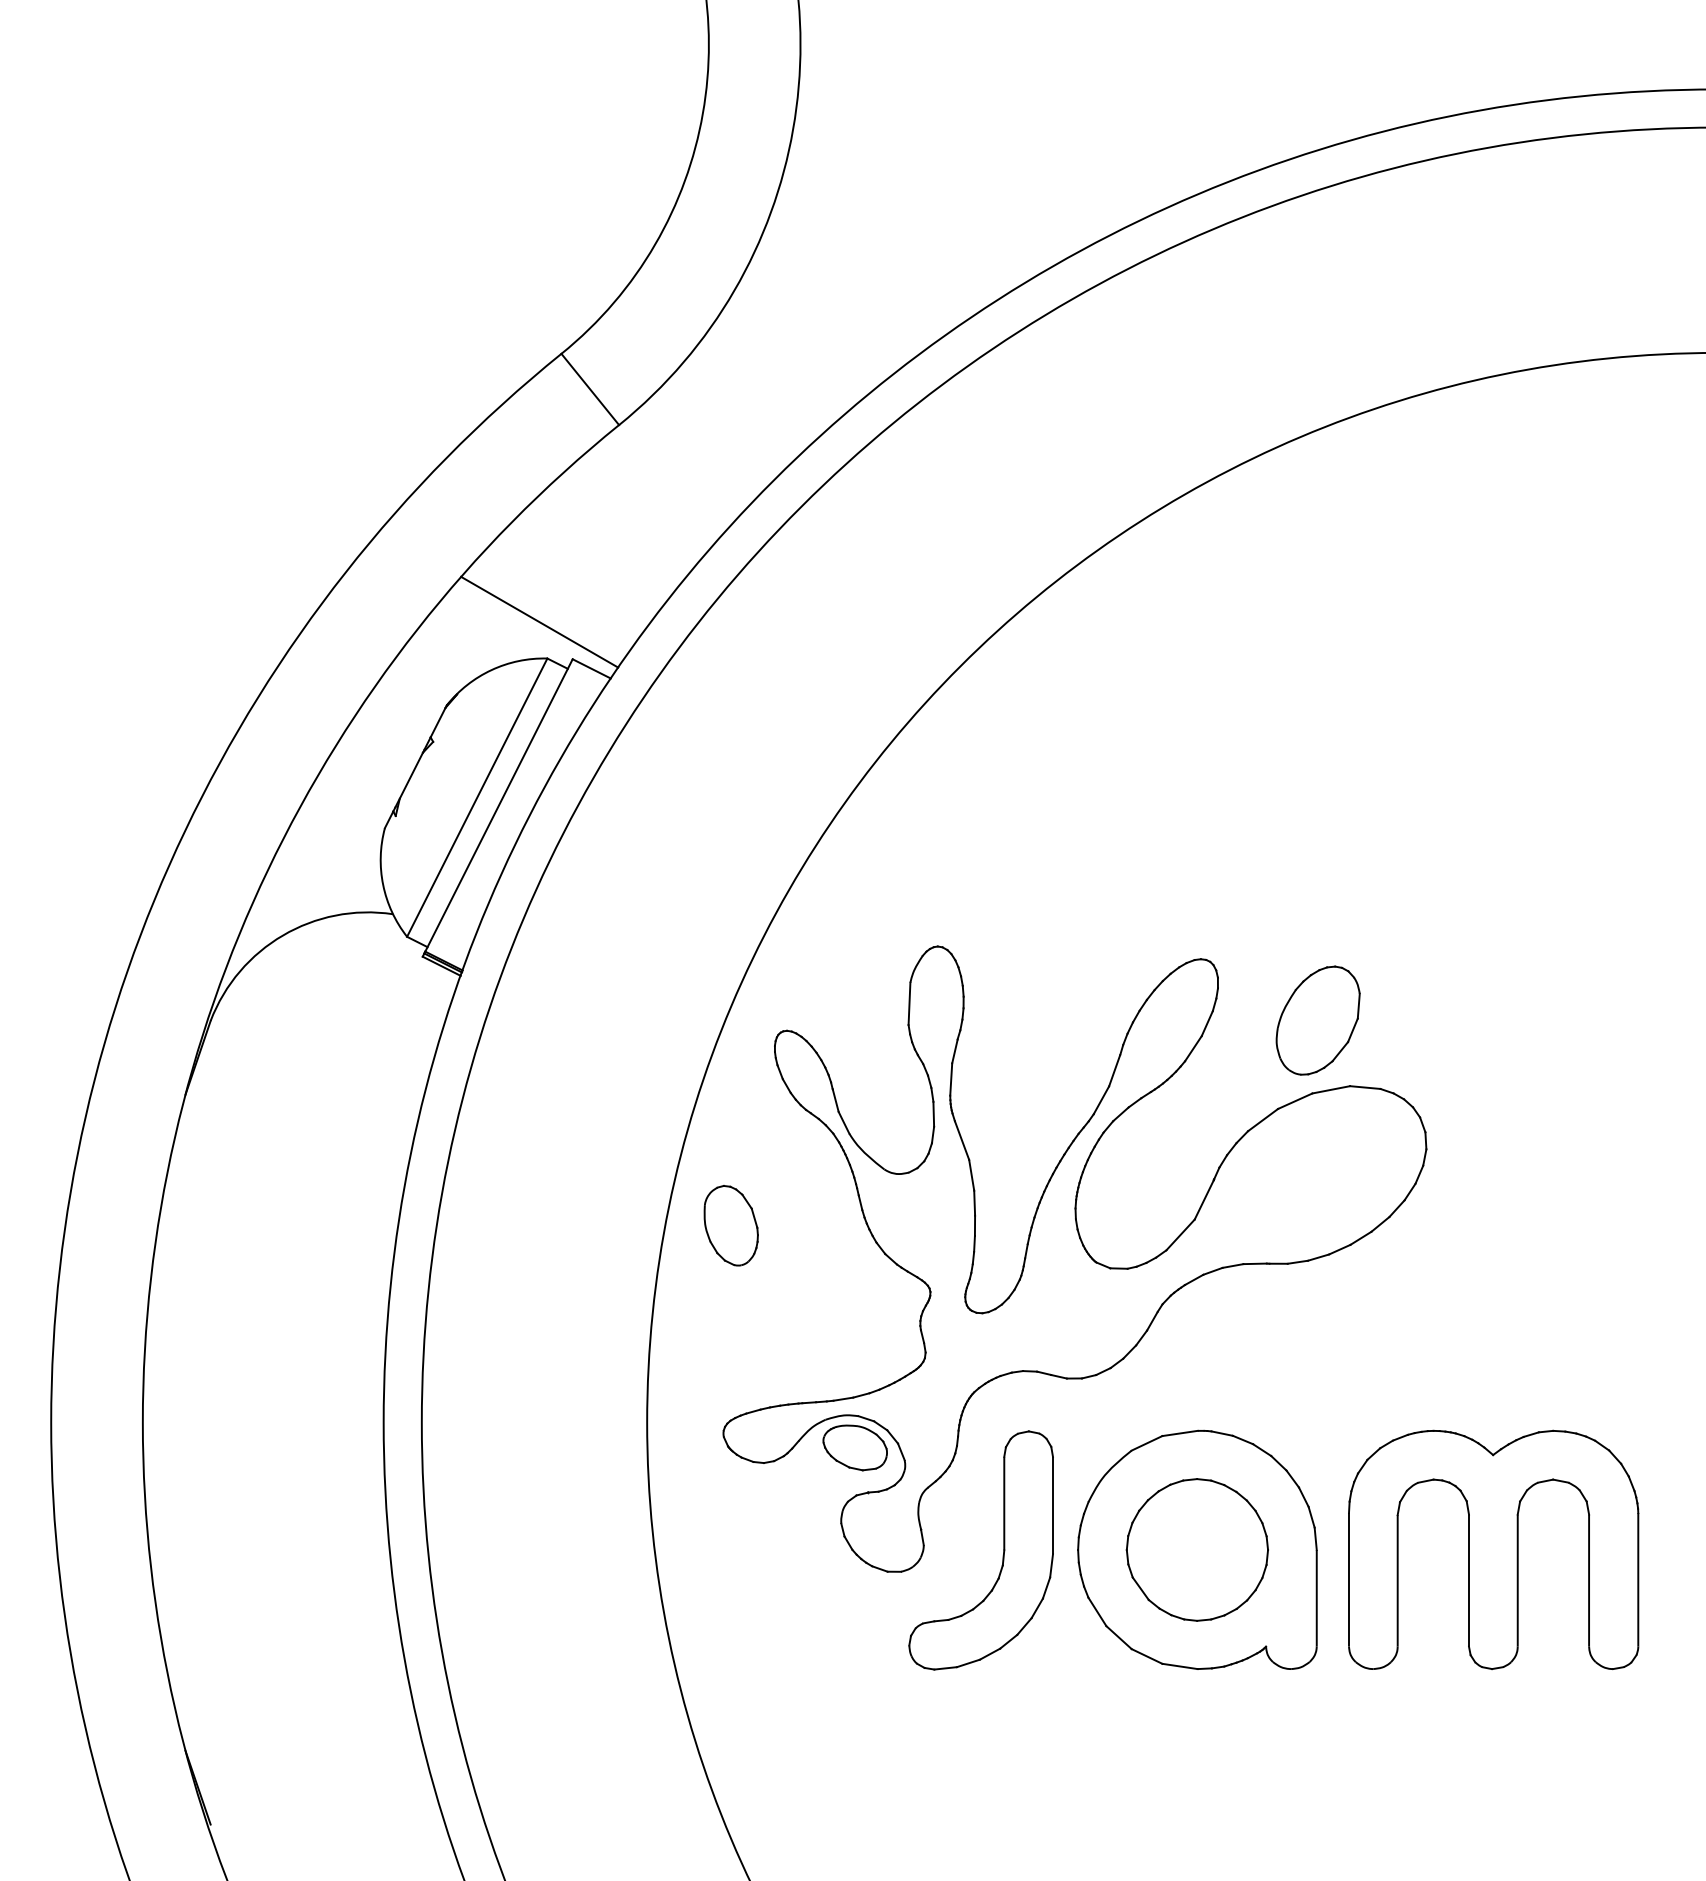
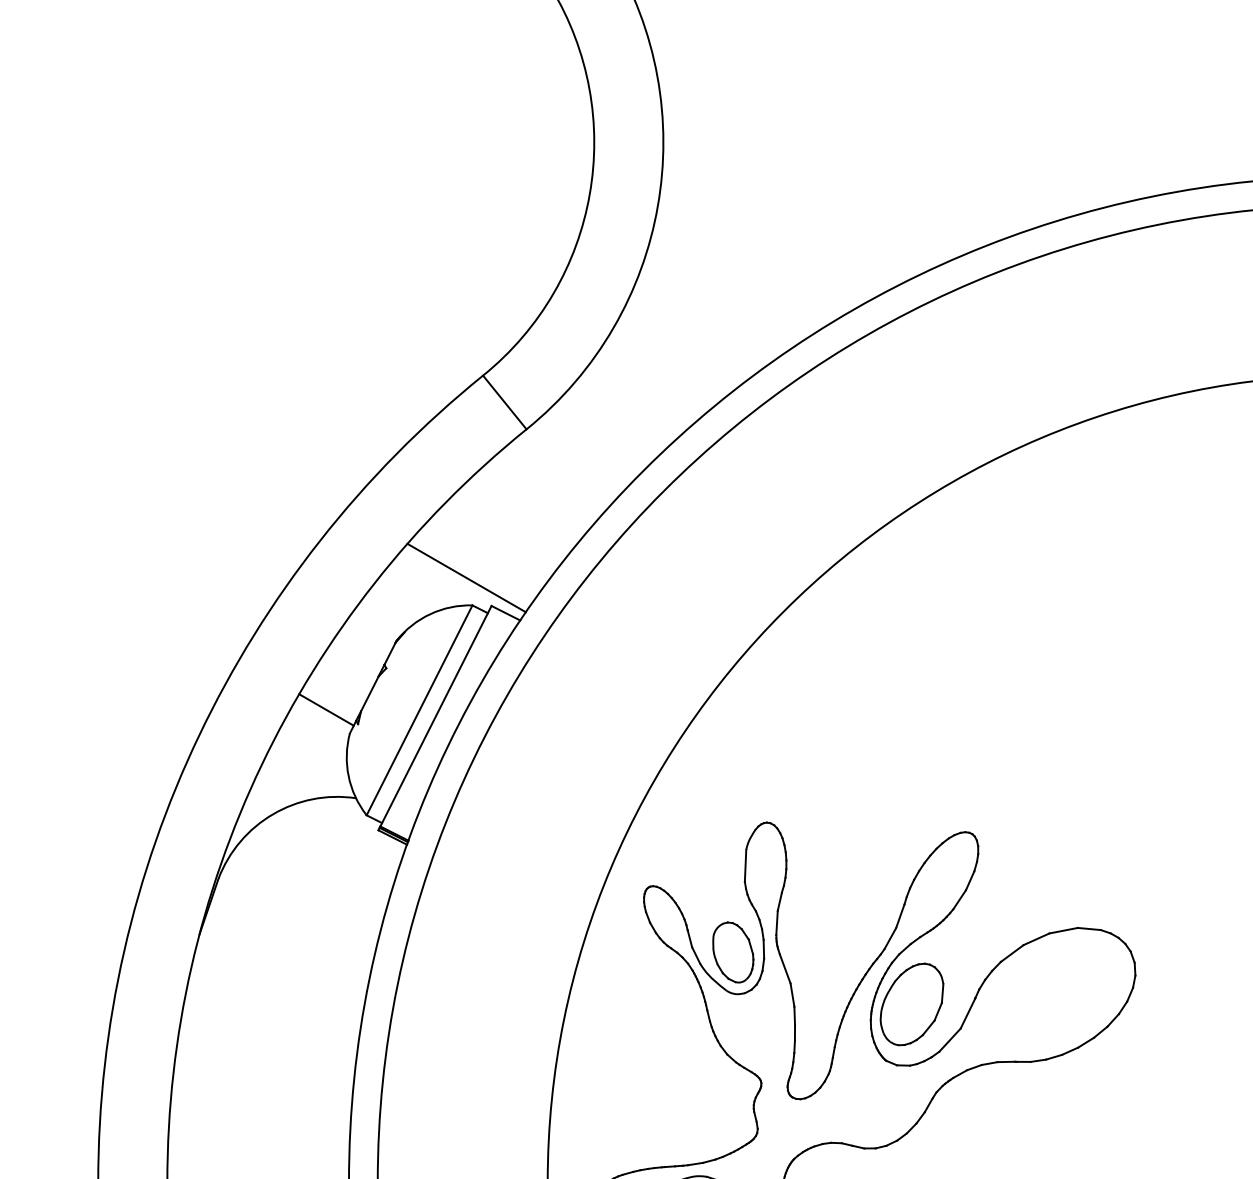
line: (353, 797) -> (326, 710), added
part: (1317, 1020) -> (911, 1004), moved
part: (730, 1225) -> (732, 952), moved

